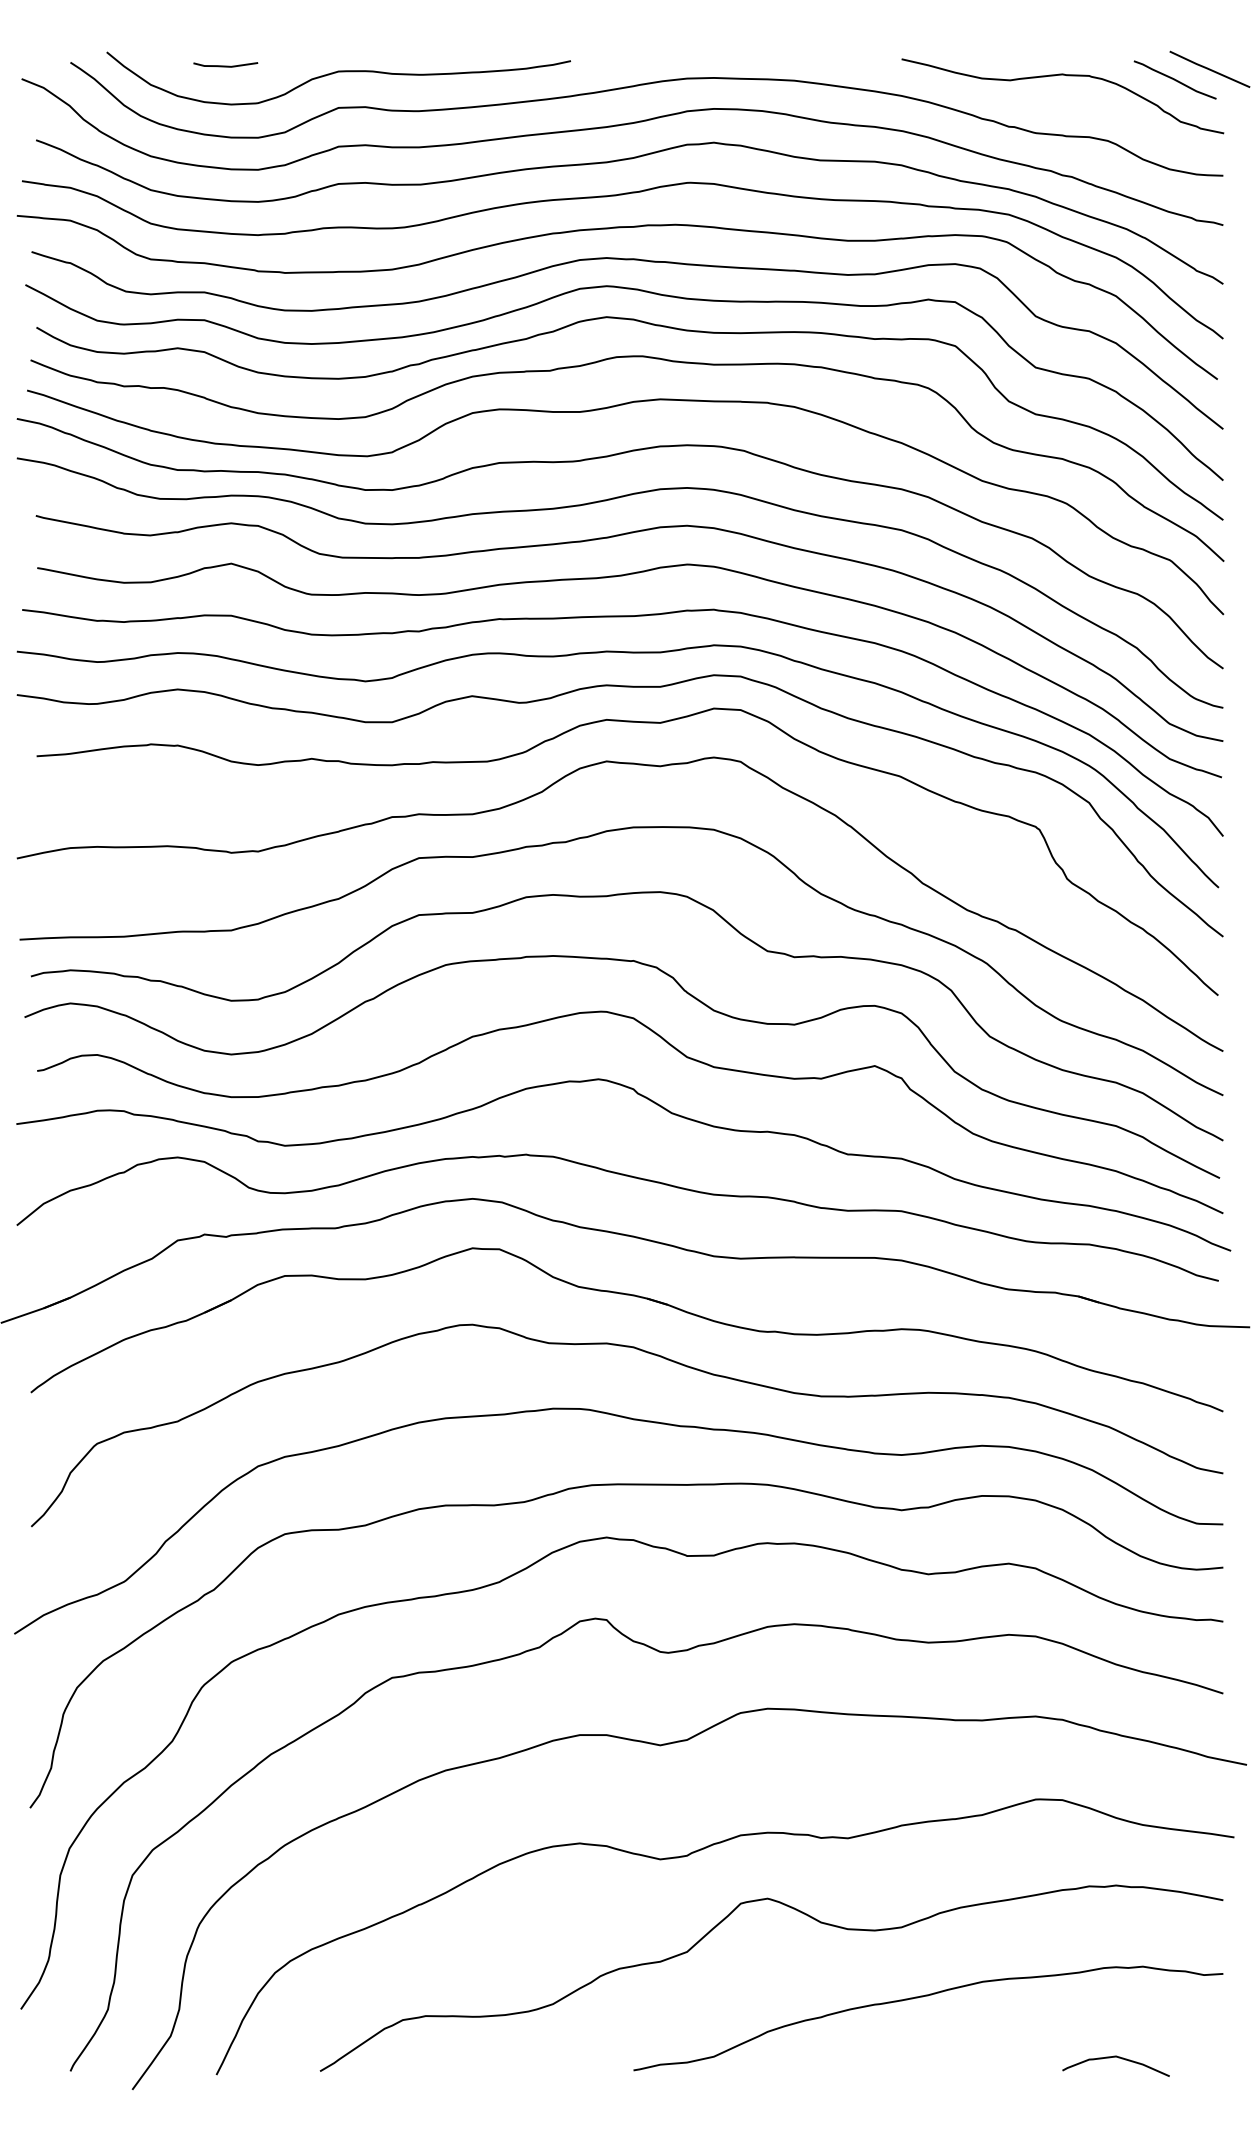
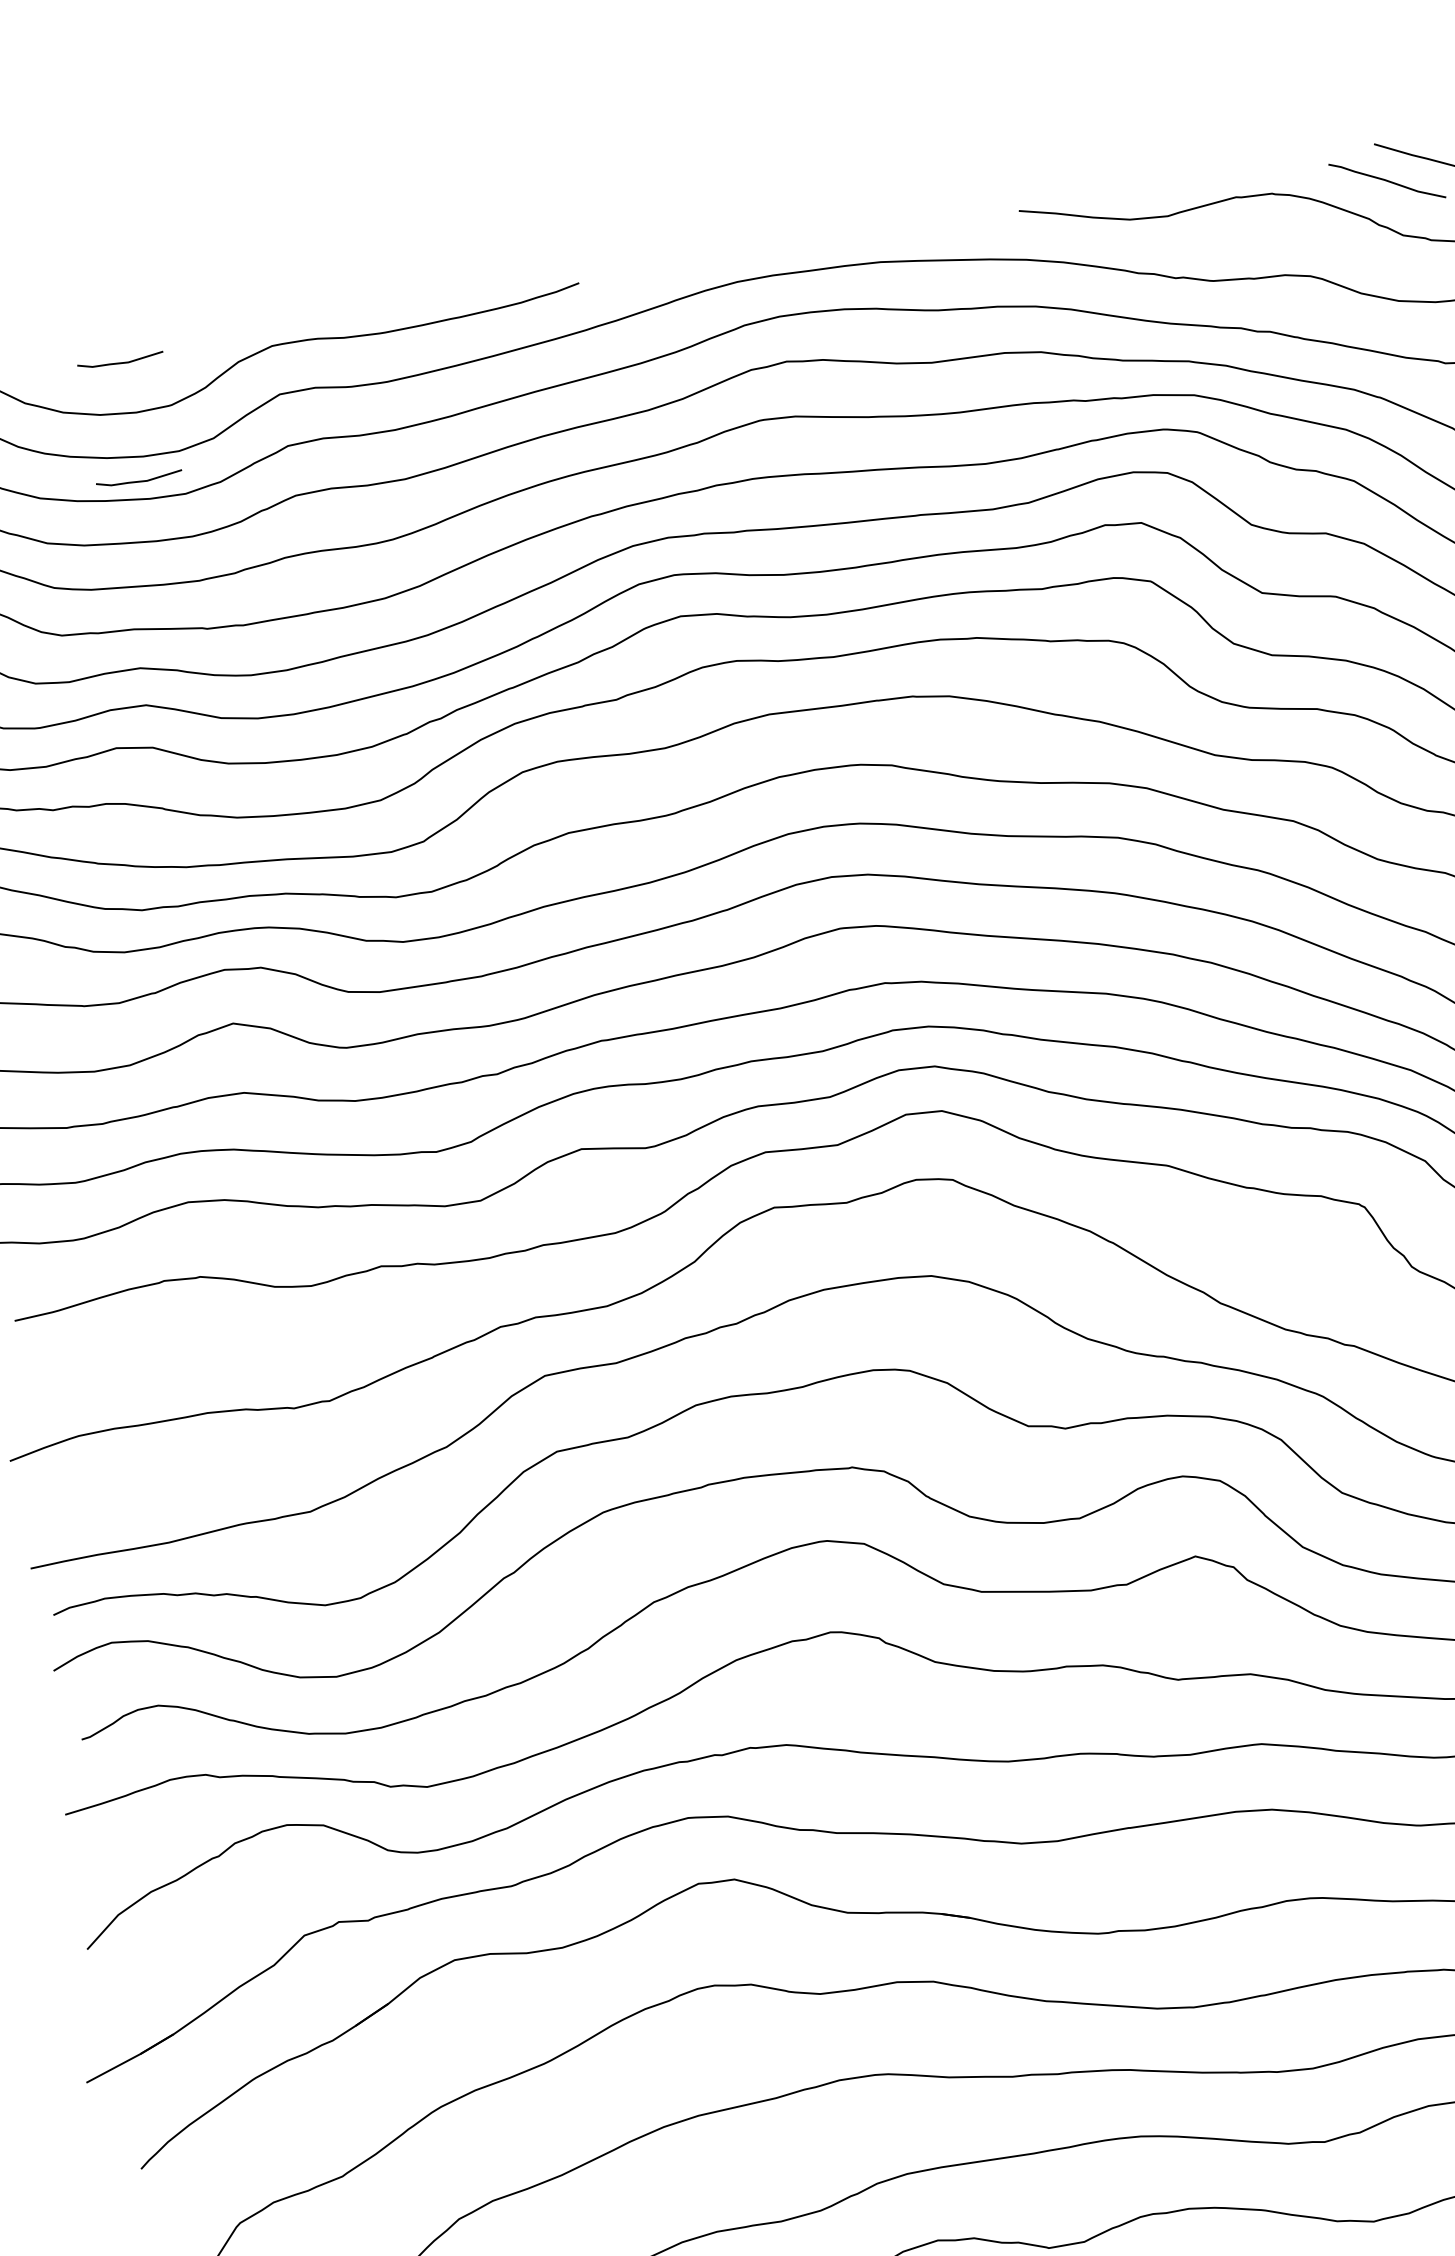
line: (225, 154) -> (139, 480), added

